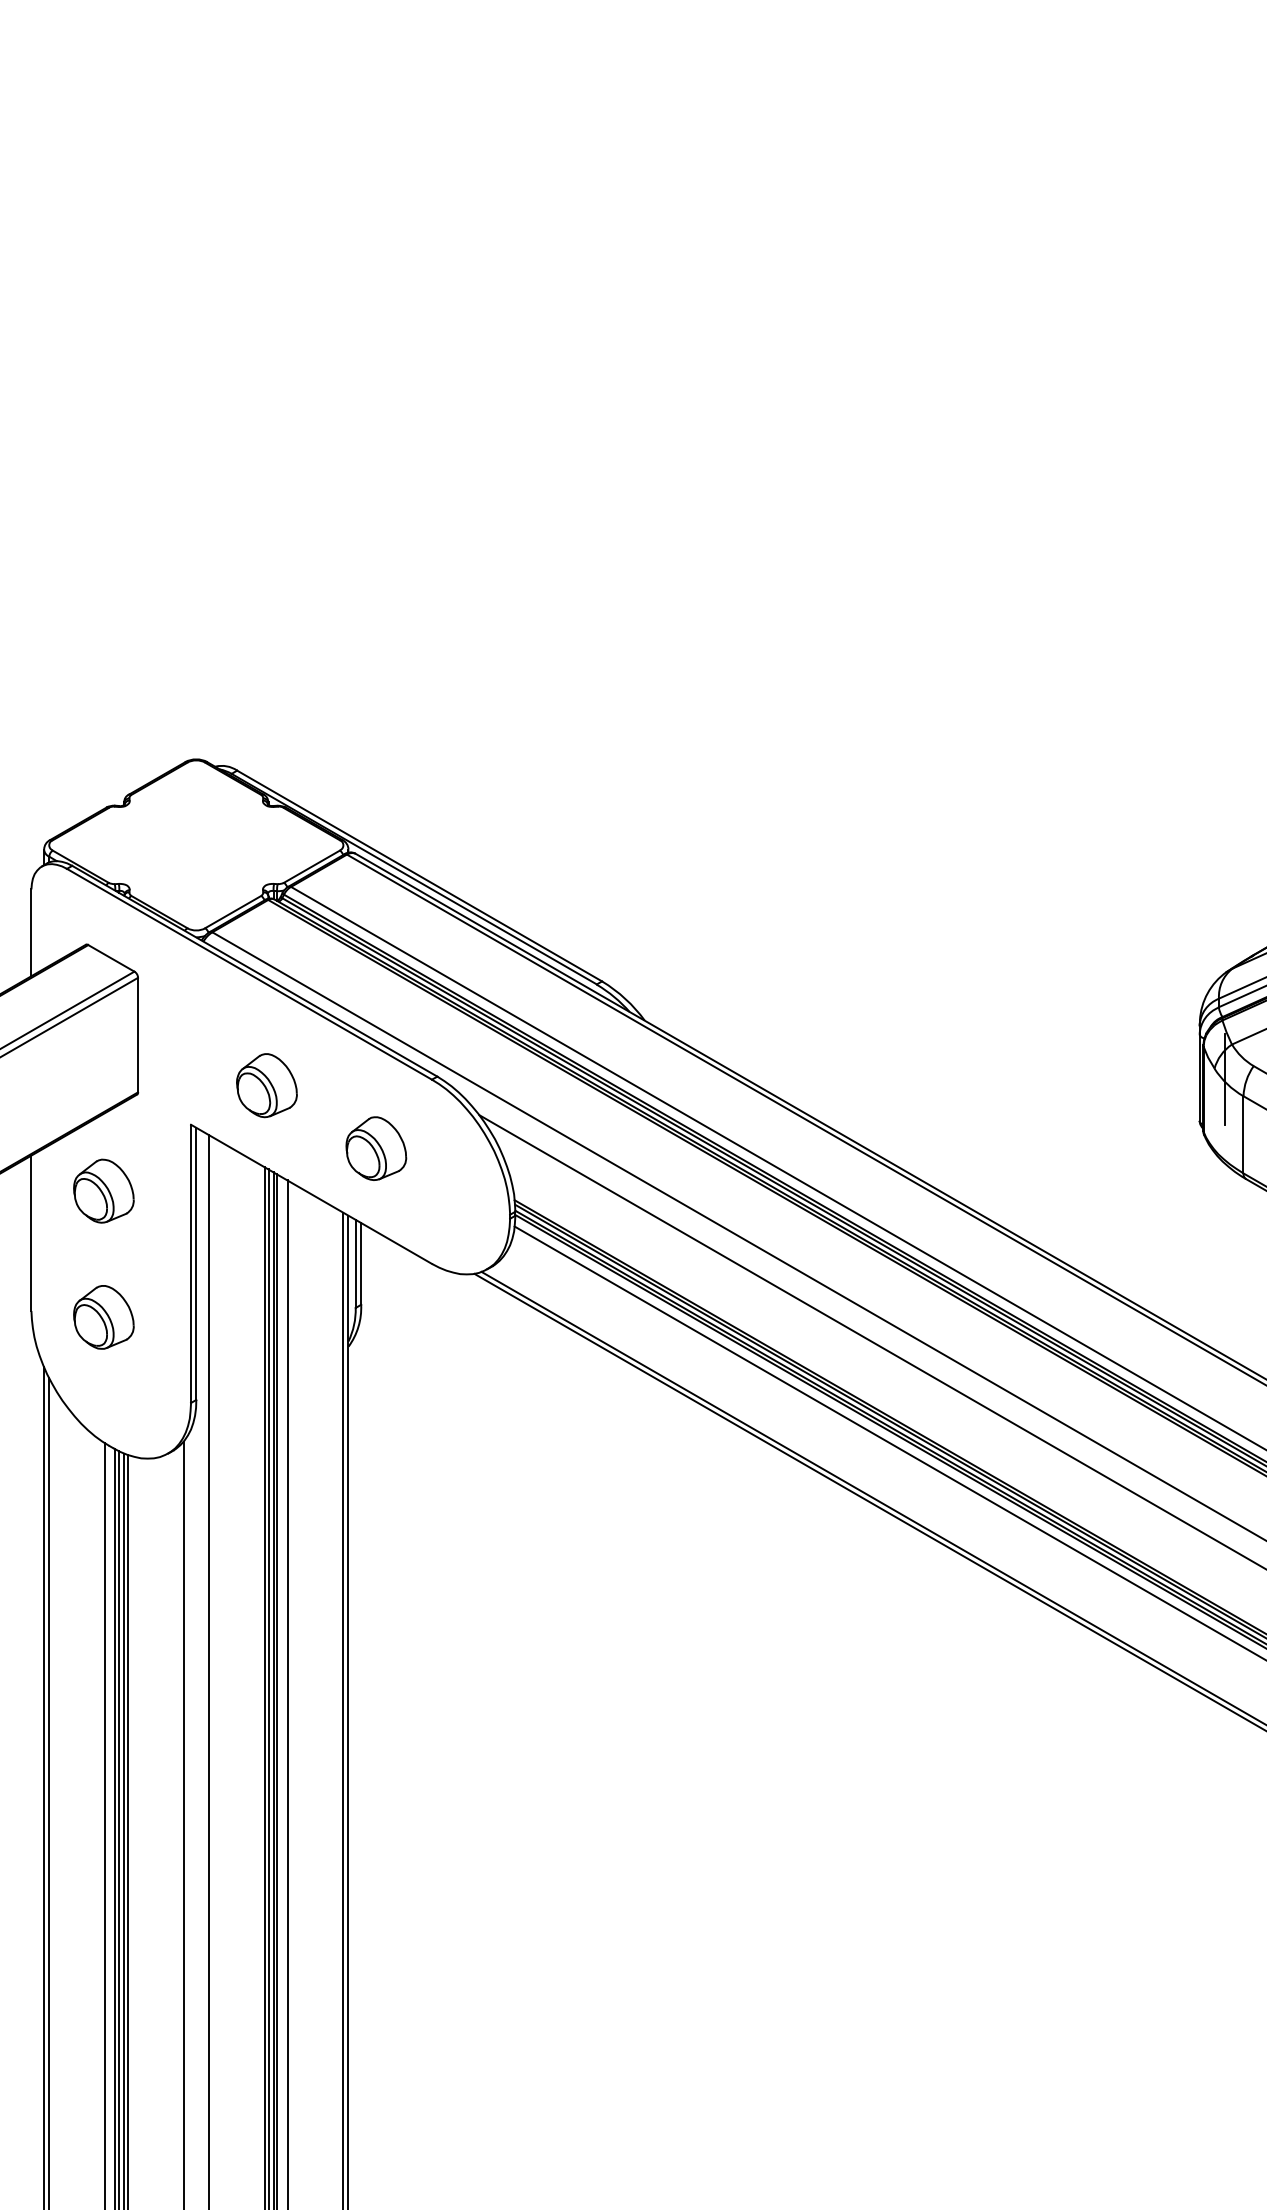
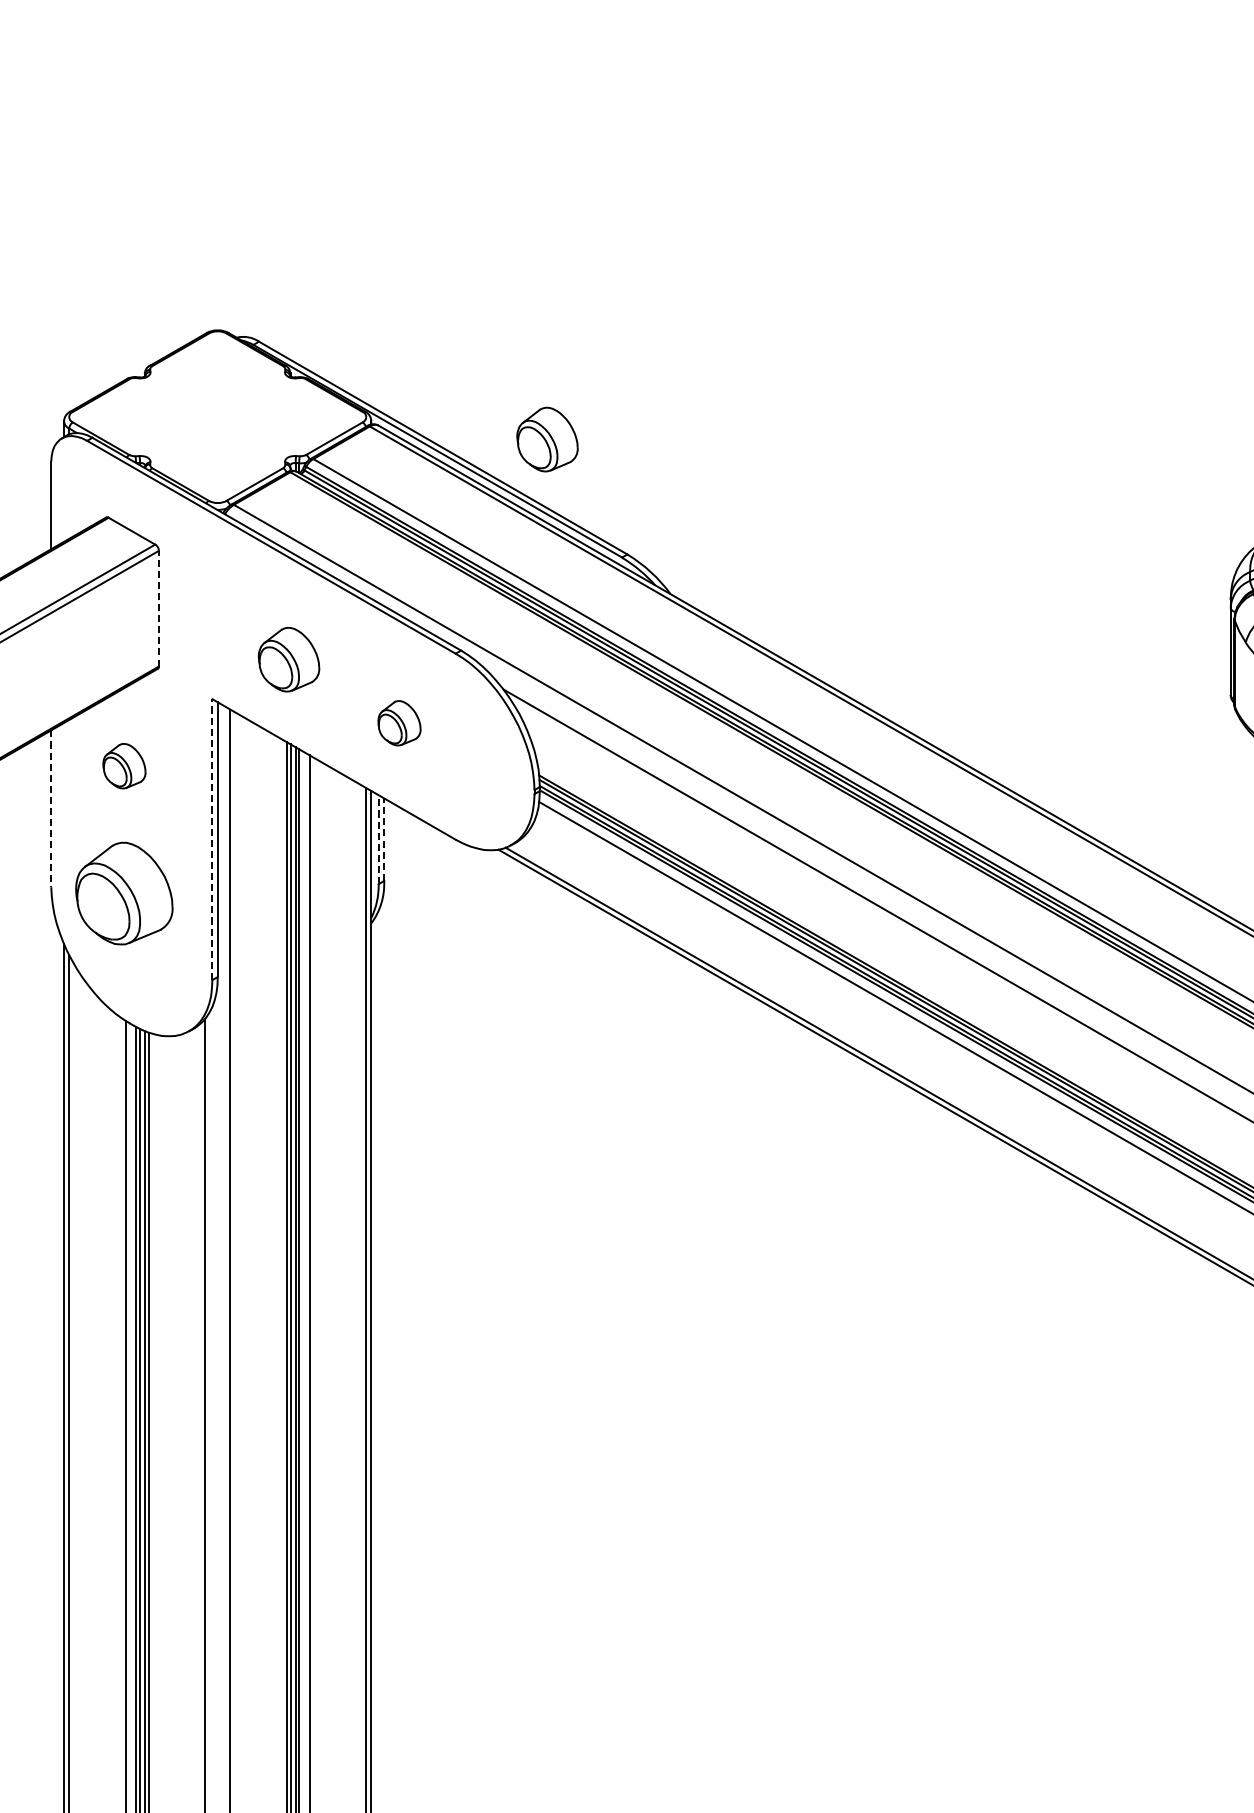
part: (522, 867) -> (547, 439), added
line: (137, 1034) -> (158, 608), solid -> dashed
part: (376, 1148) -> (399, 723), size x0.7
part: (103, 1190) -> (124, 765), size x0.7
line: (31, 1233) -> (51, 808), solid -> dashed
line: (191, 1263) -> (212, 839), solid -> dashed
line: (355, 1263) -> (378, 839), solid -> dashed
line: (361, 1263) -> (384, 839), solid -> dashed
part: (103, 1317) -> (124, 893), size x1.6

